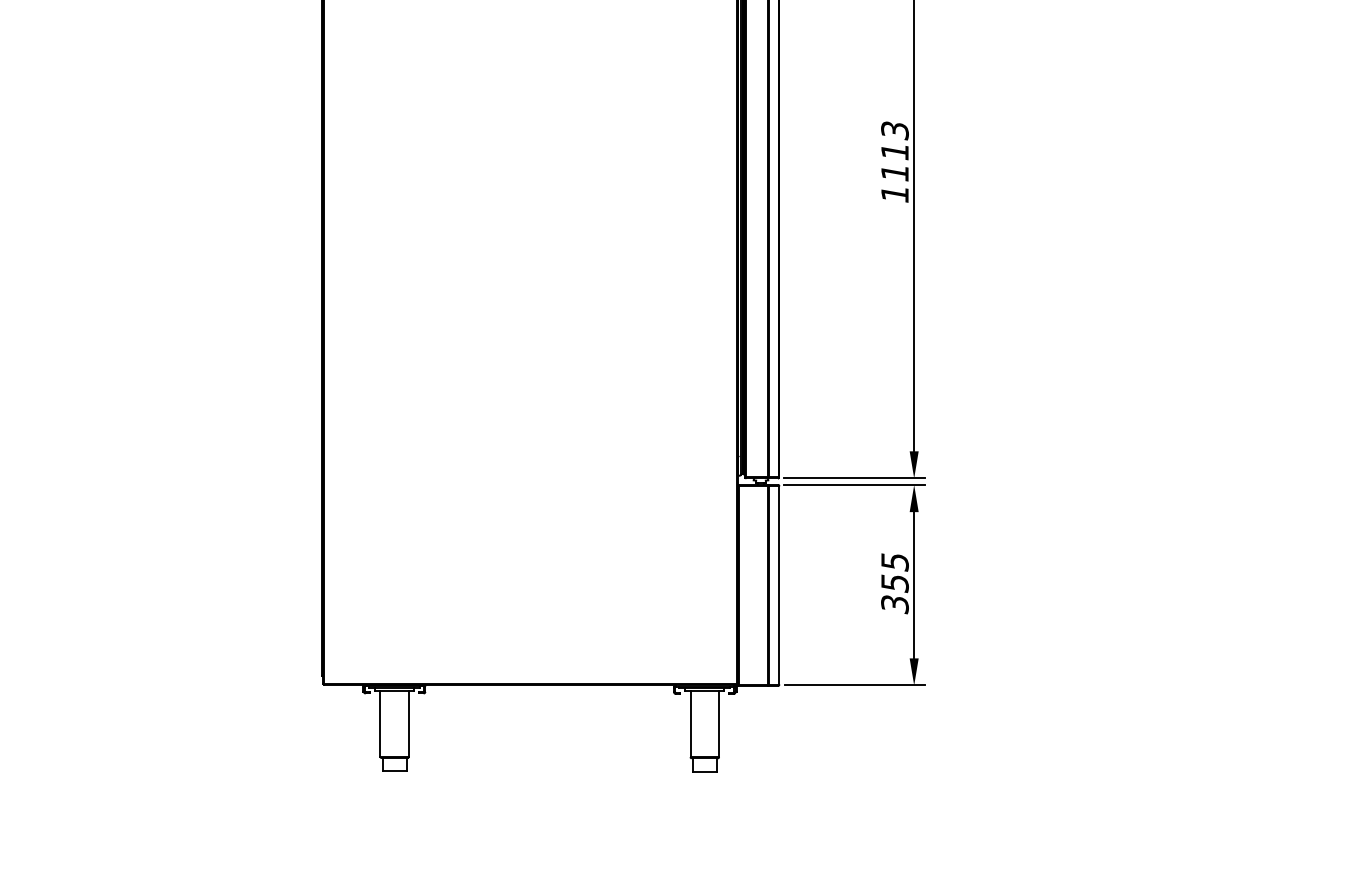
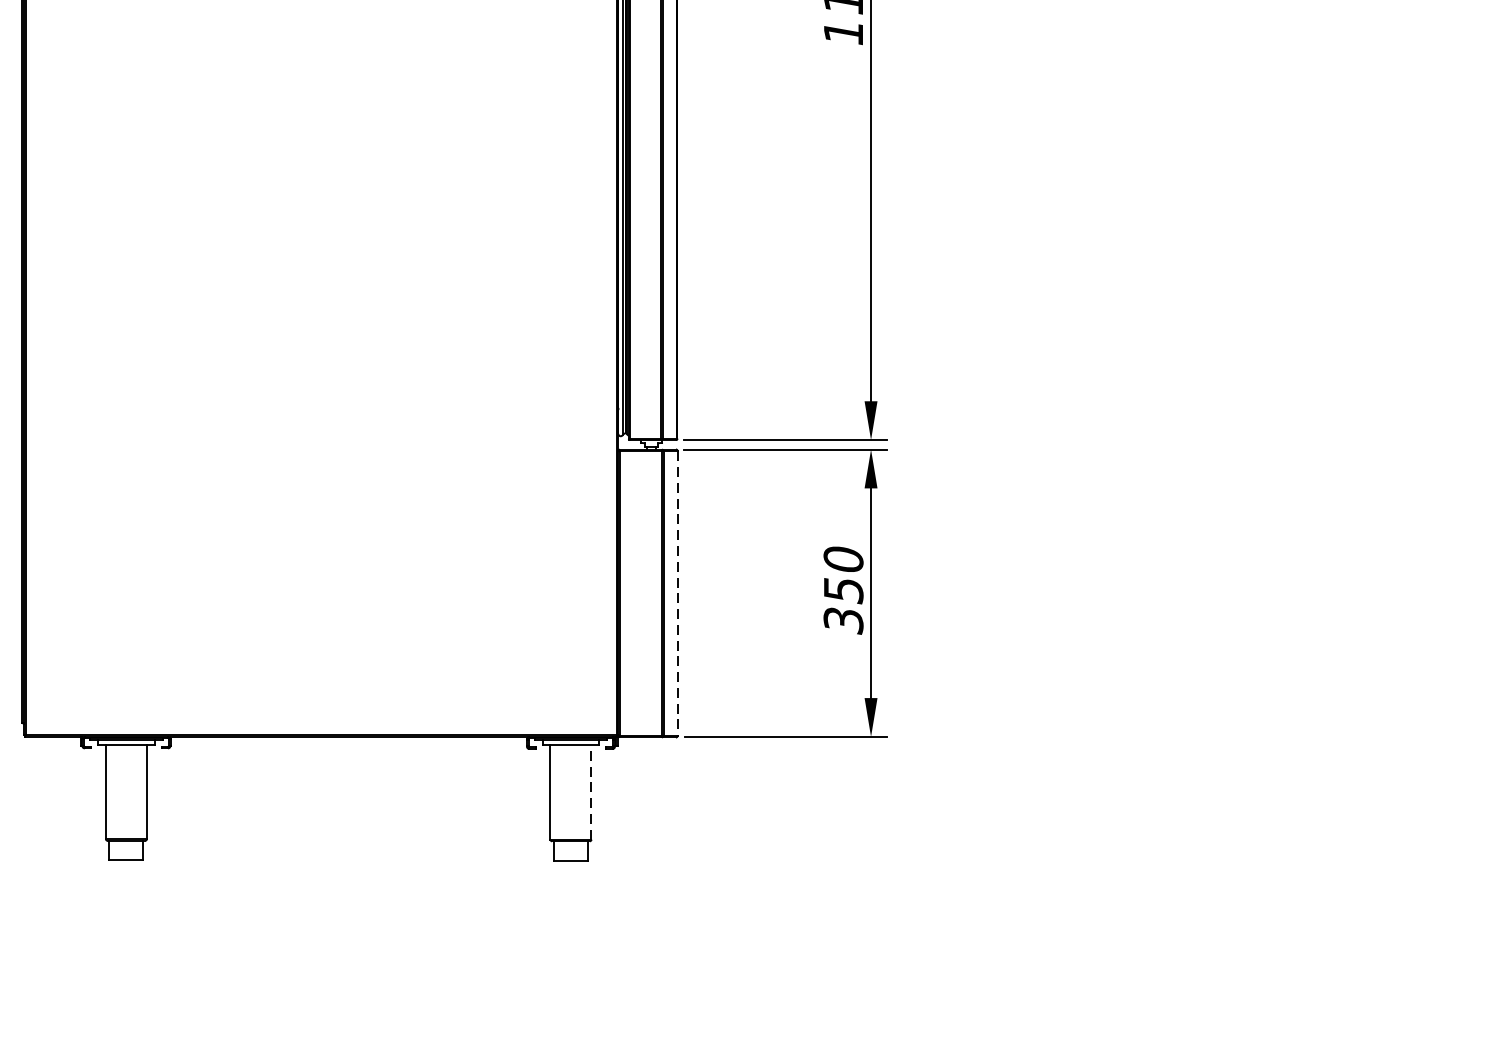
text: (894, 561) -> (842, 559), 355 -> 350
line: (779, 585) -> (678, 593), solid -> dashed
line: (719, 724) -> (592, 792), solid -> dashed

